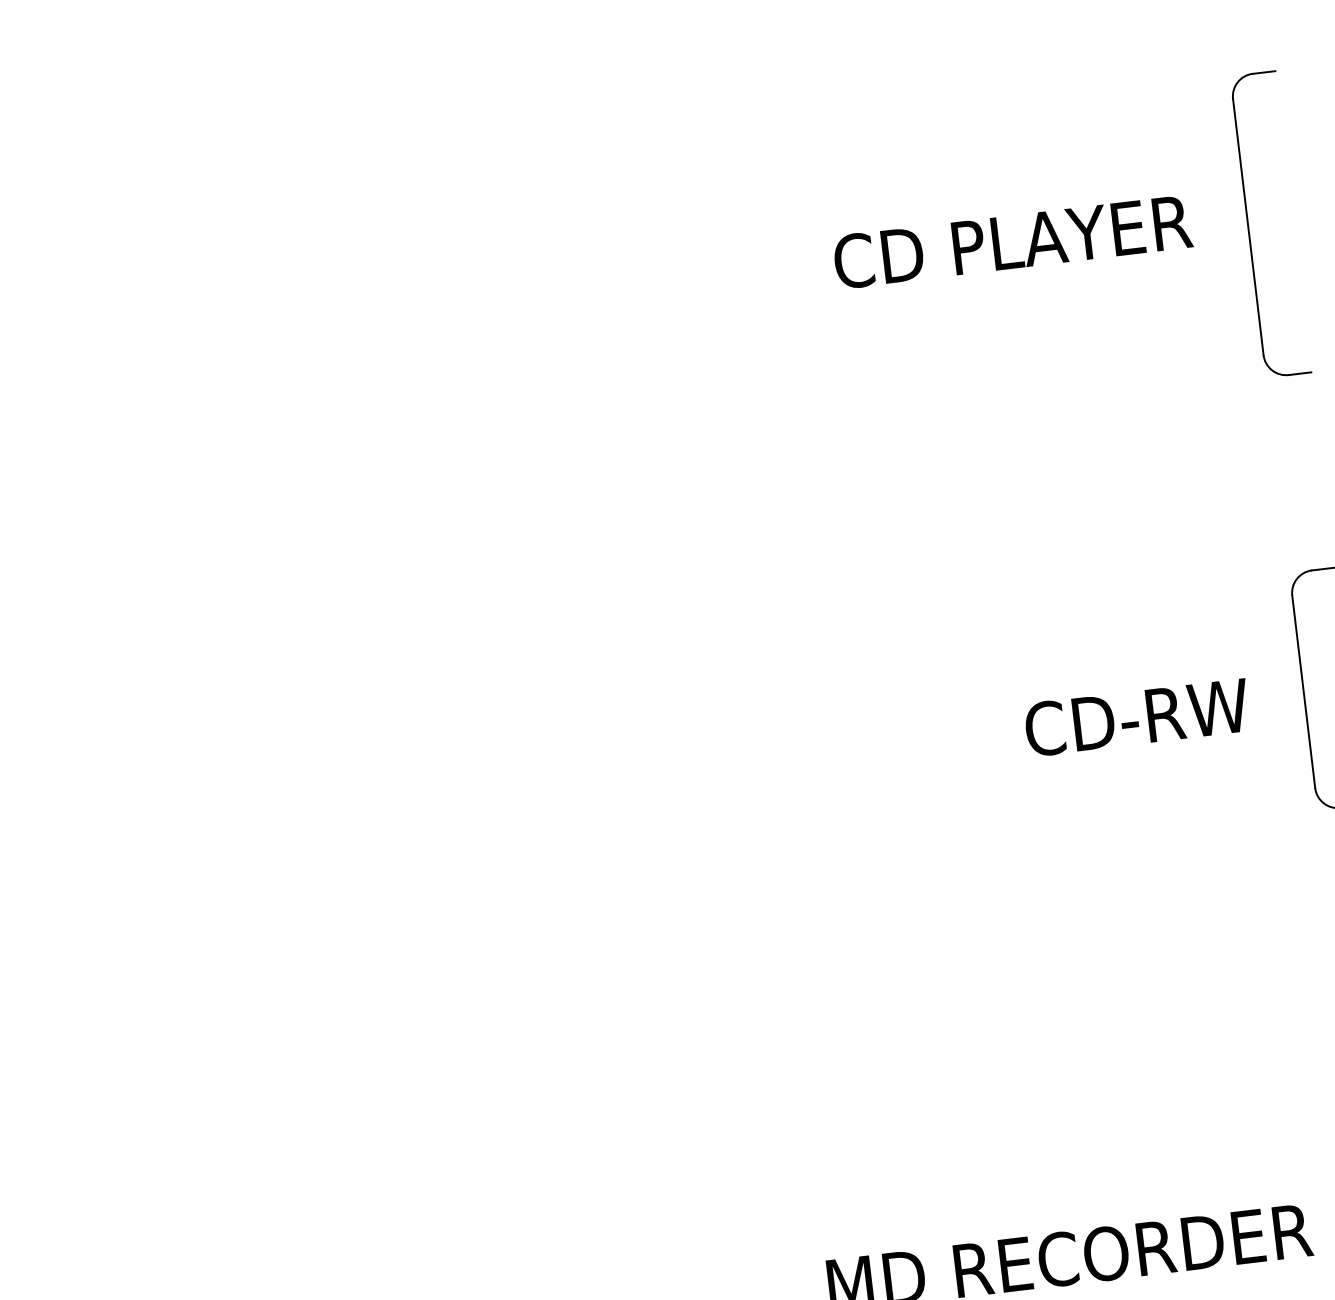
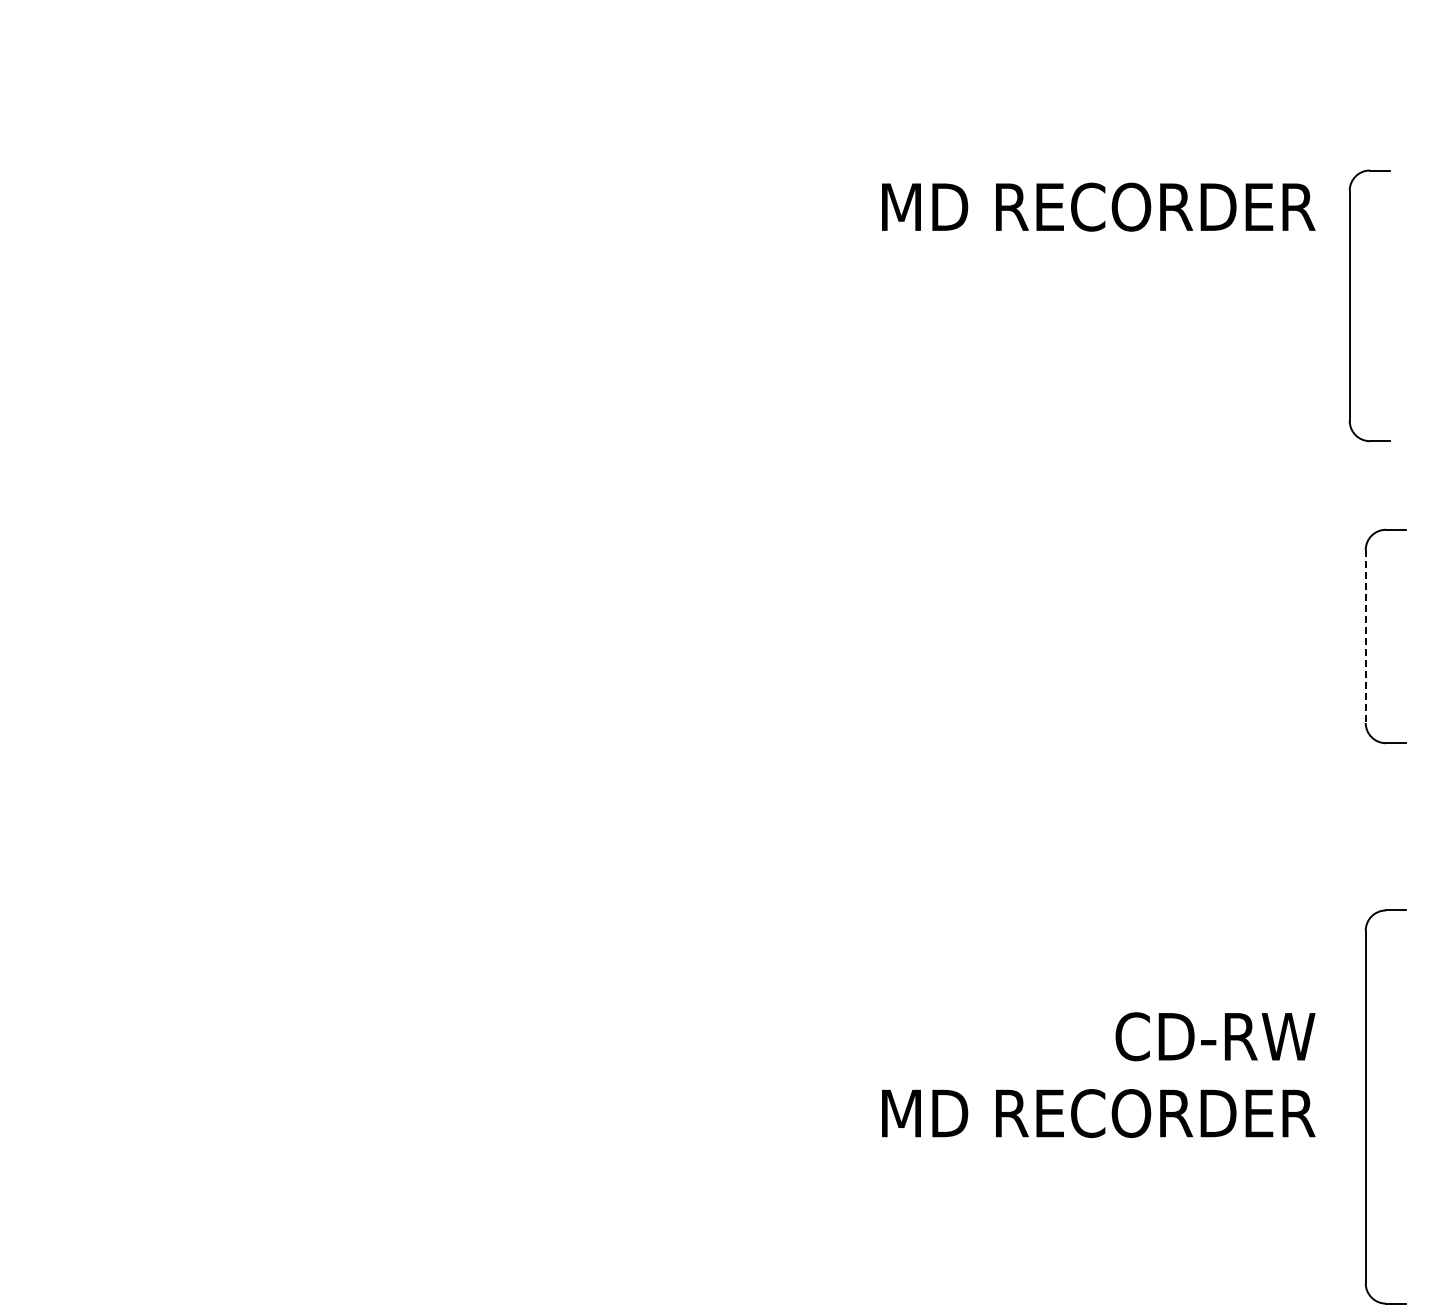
part: (1249, 226) -> (1350, 305), moved
text: (907, 253) -> (1060, 206), CD PLAYER -> MD RECORDER
line: (1303, 693) -> (1365, 637), solid -> dashed
text: (1137, 717) -> (1215, 1036), moved

